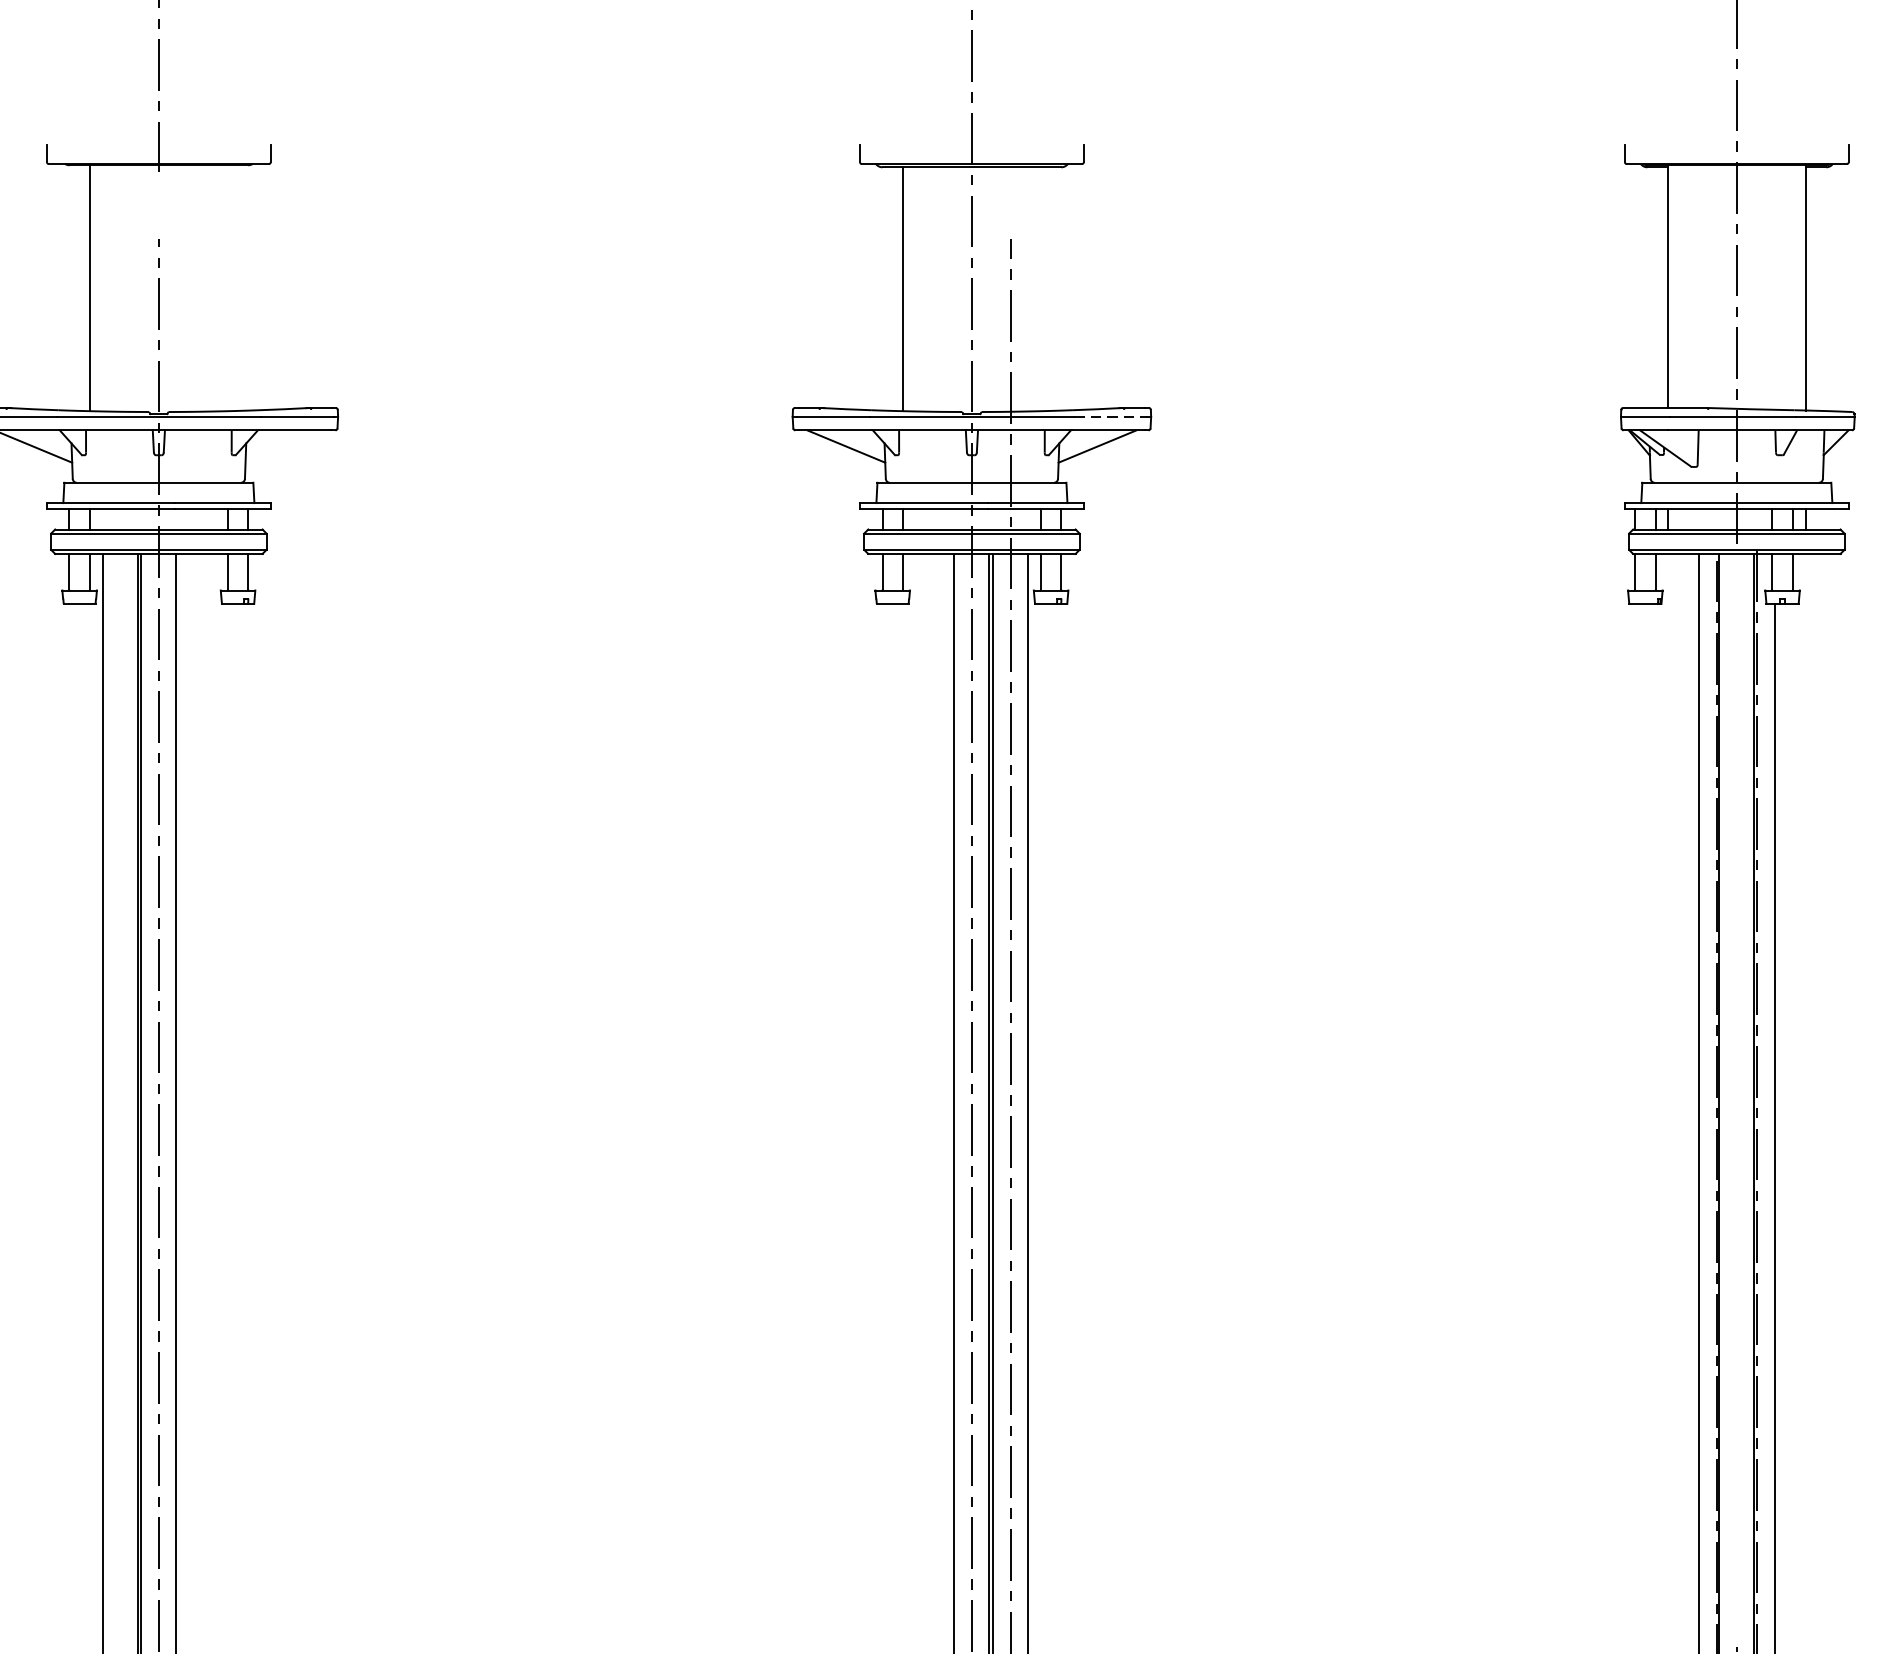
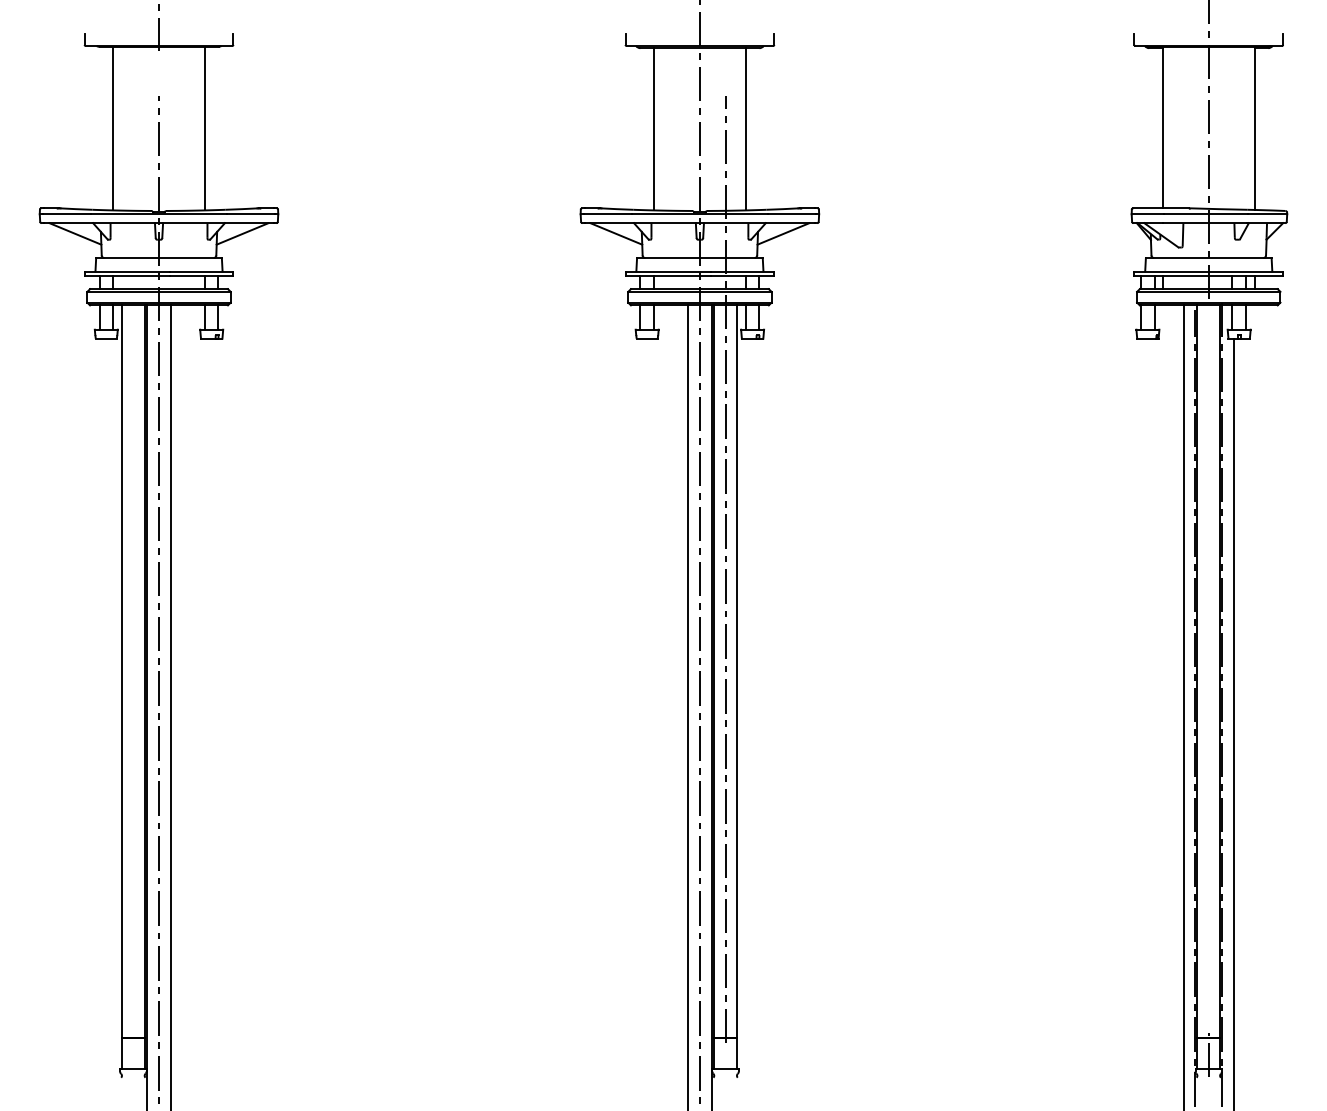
line: (228, 288) -> (205, 128), added
line: (1040, 289) -> (745, 129), added
line: (1111, 417) -> (792, 214), dashed -> solid
line: (284, 445) -> (242, 233), added

